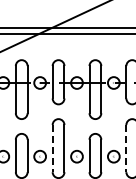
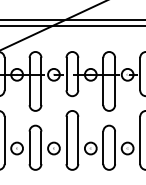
line: (52, 148) -> (66, 140), dashed -> solid
line: (126, 148) -> (140, 140), dashed -> solid

